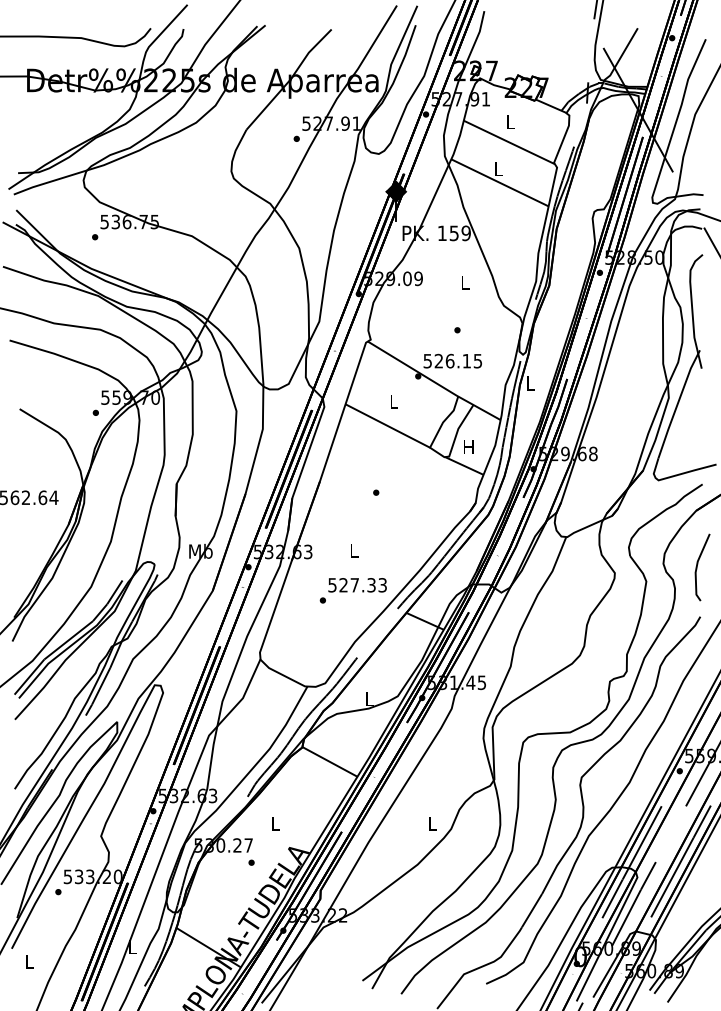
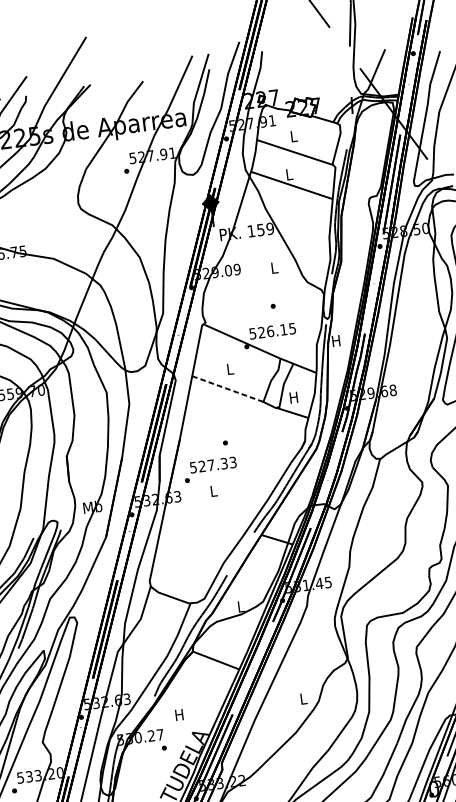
text: (529, 383) -> (335, 341), L -> H
line: (387, 425) -> (227, 388), solid -> dashed
text: (352, 590) -> (209, 469), moved
text: (275, 823) -> (179, 714), L -> H

